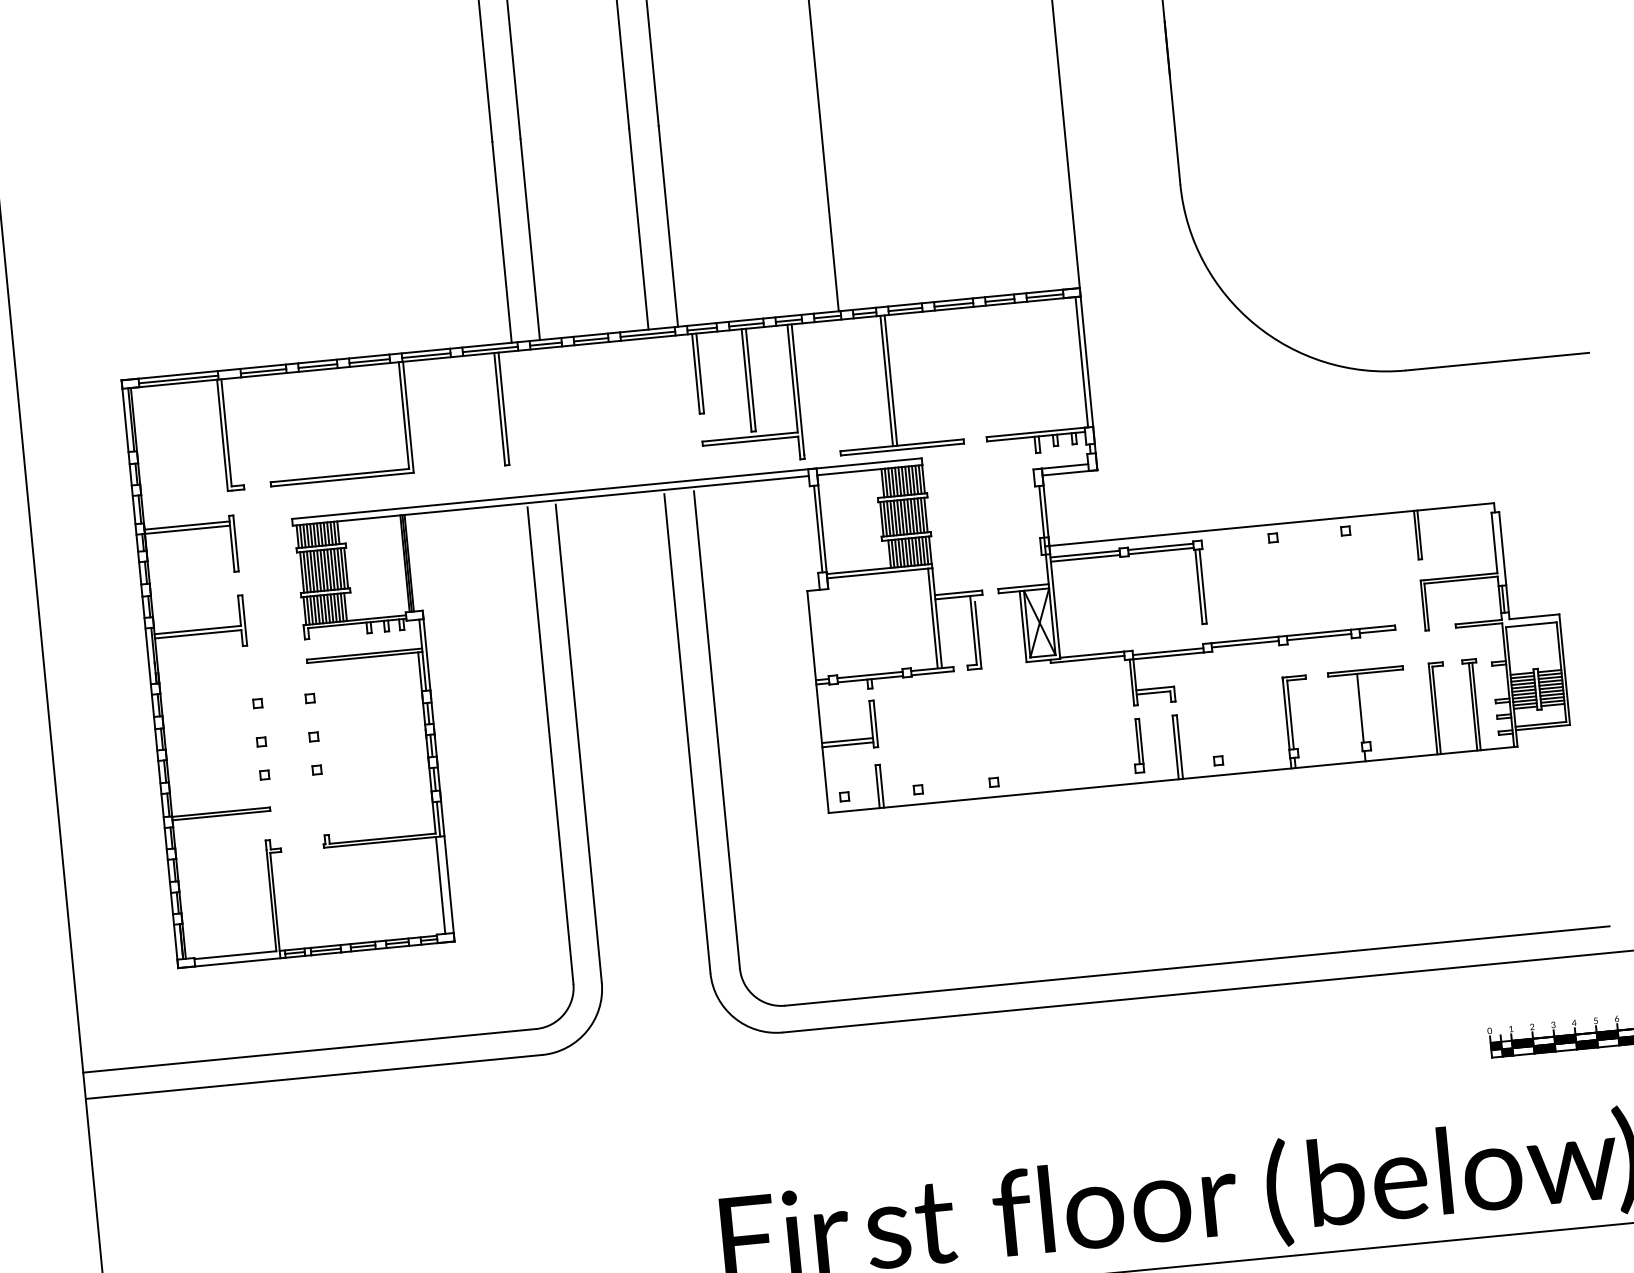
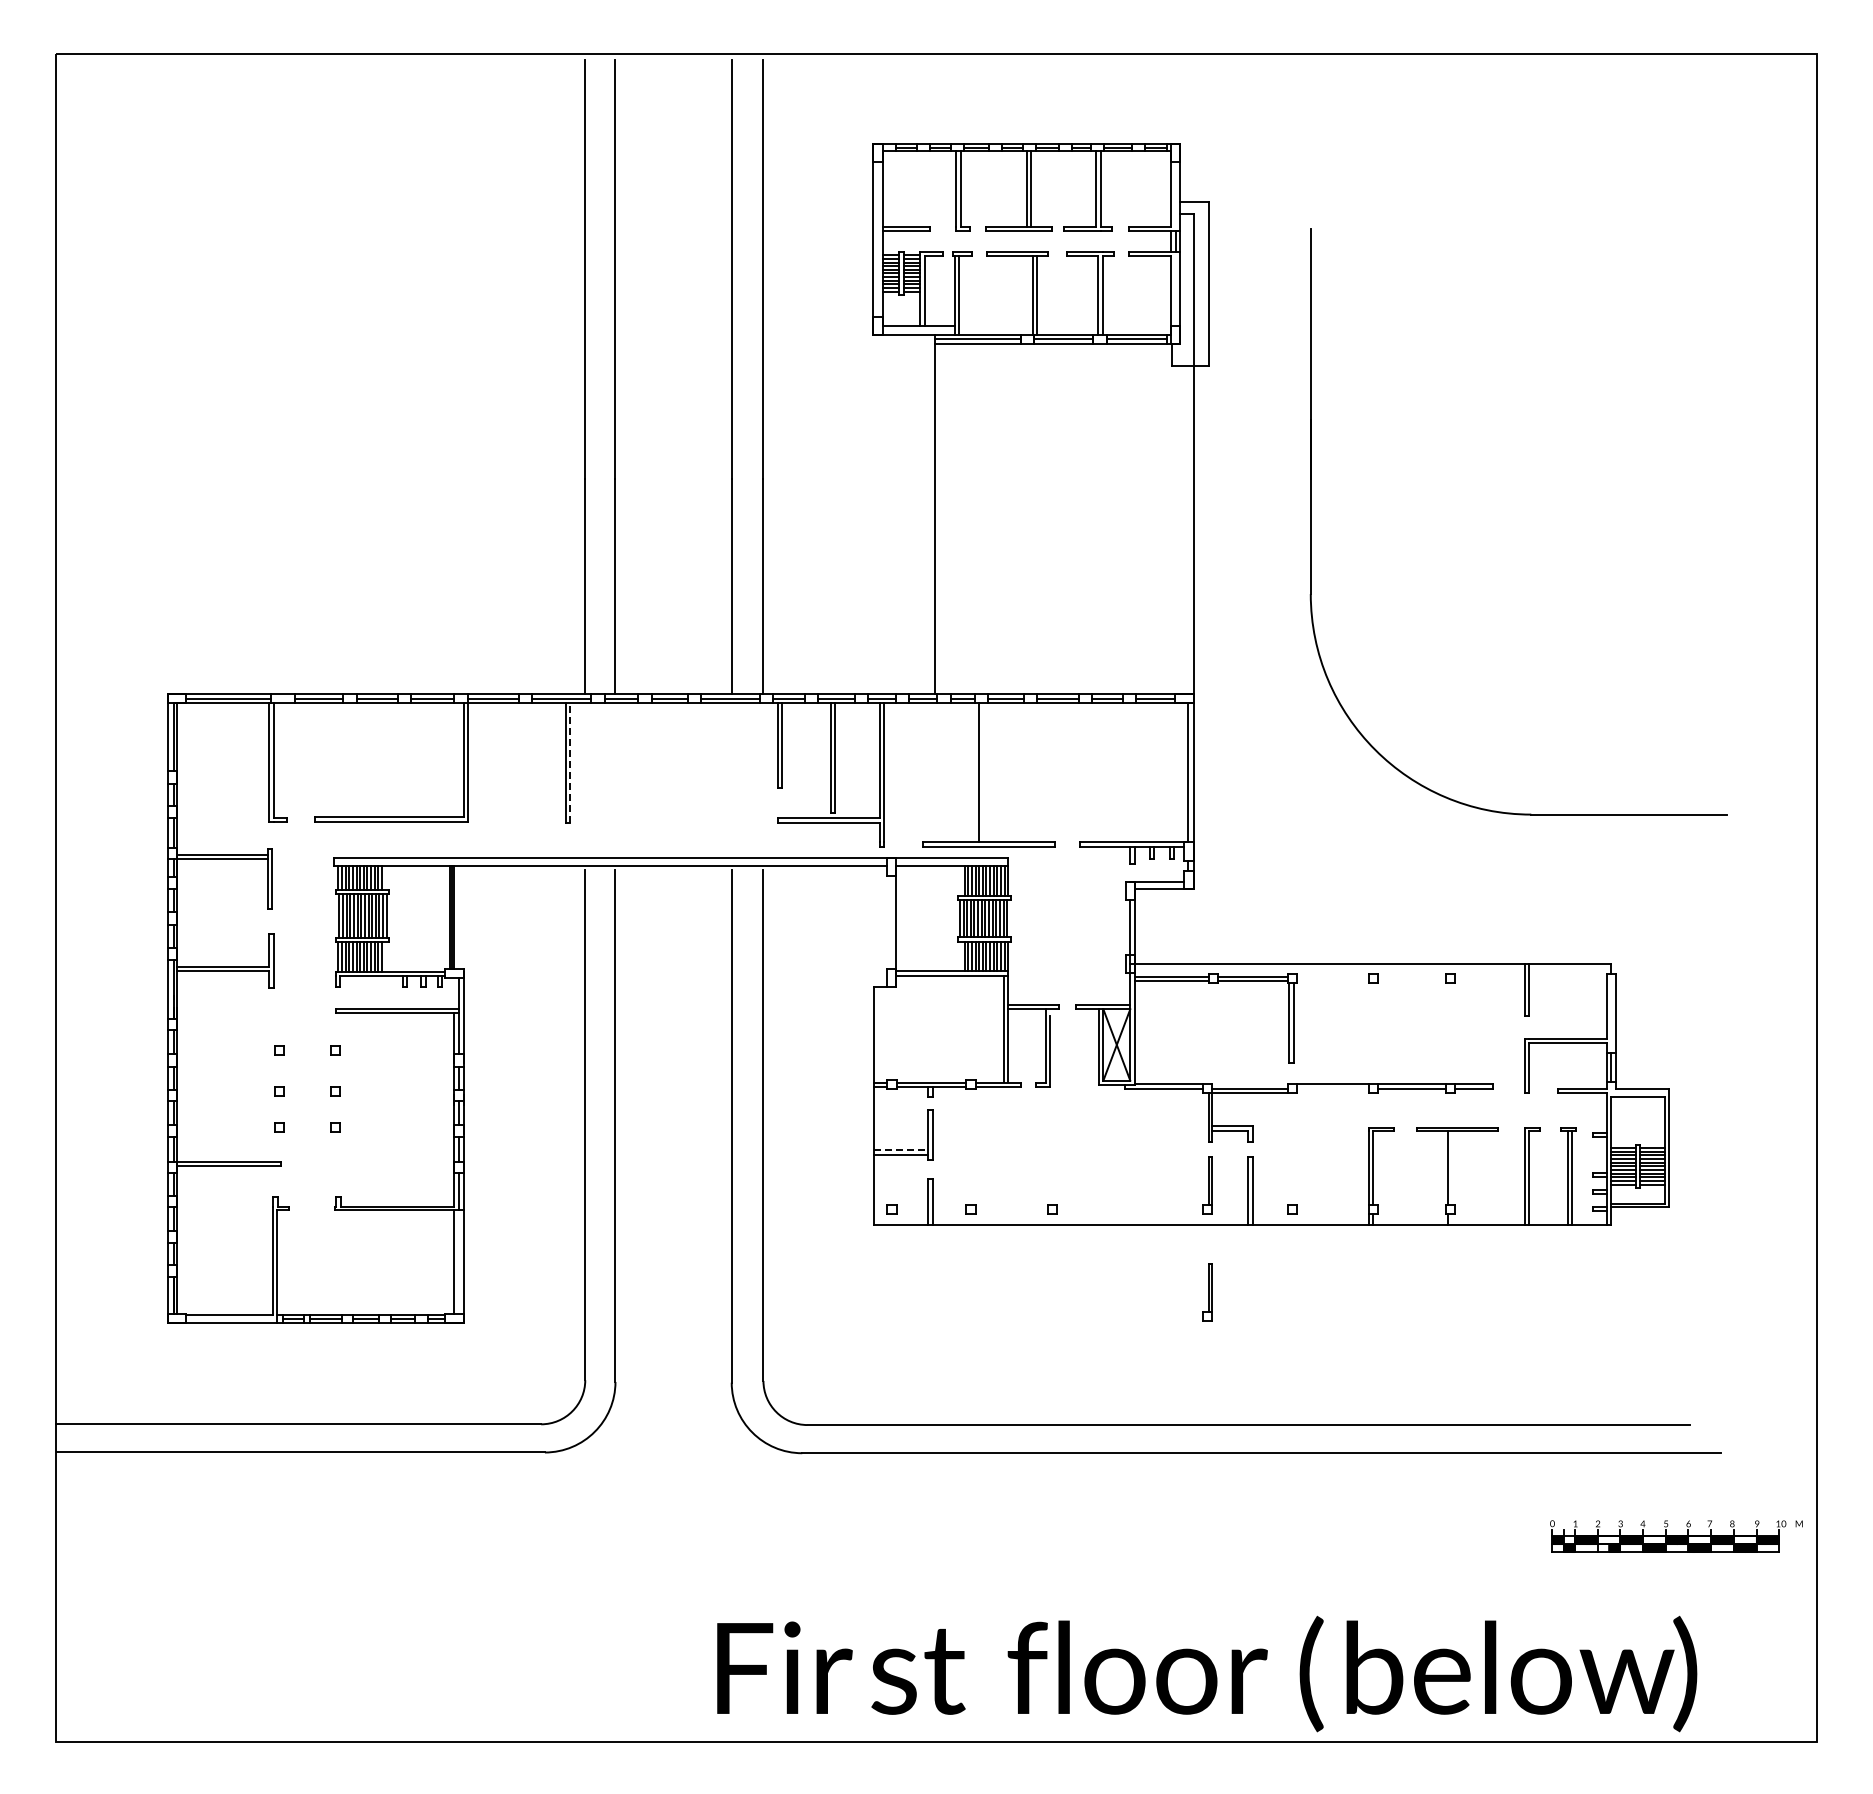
line: (890, 380) -> (983, 772), removed
line: (504, 408) -> (570, 762), solid -> dashed
line: (818, 528) -> (891, 922), removed
line: (1245, 644) -> (1332, 1088), removed
line: (848, 740) -> (901, 1150), solid -> dashed
part: (1146, 845) -> (1207, 1292), added
hatch: (1539, 1049) -> (1603, 1548), removed

